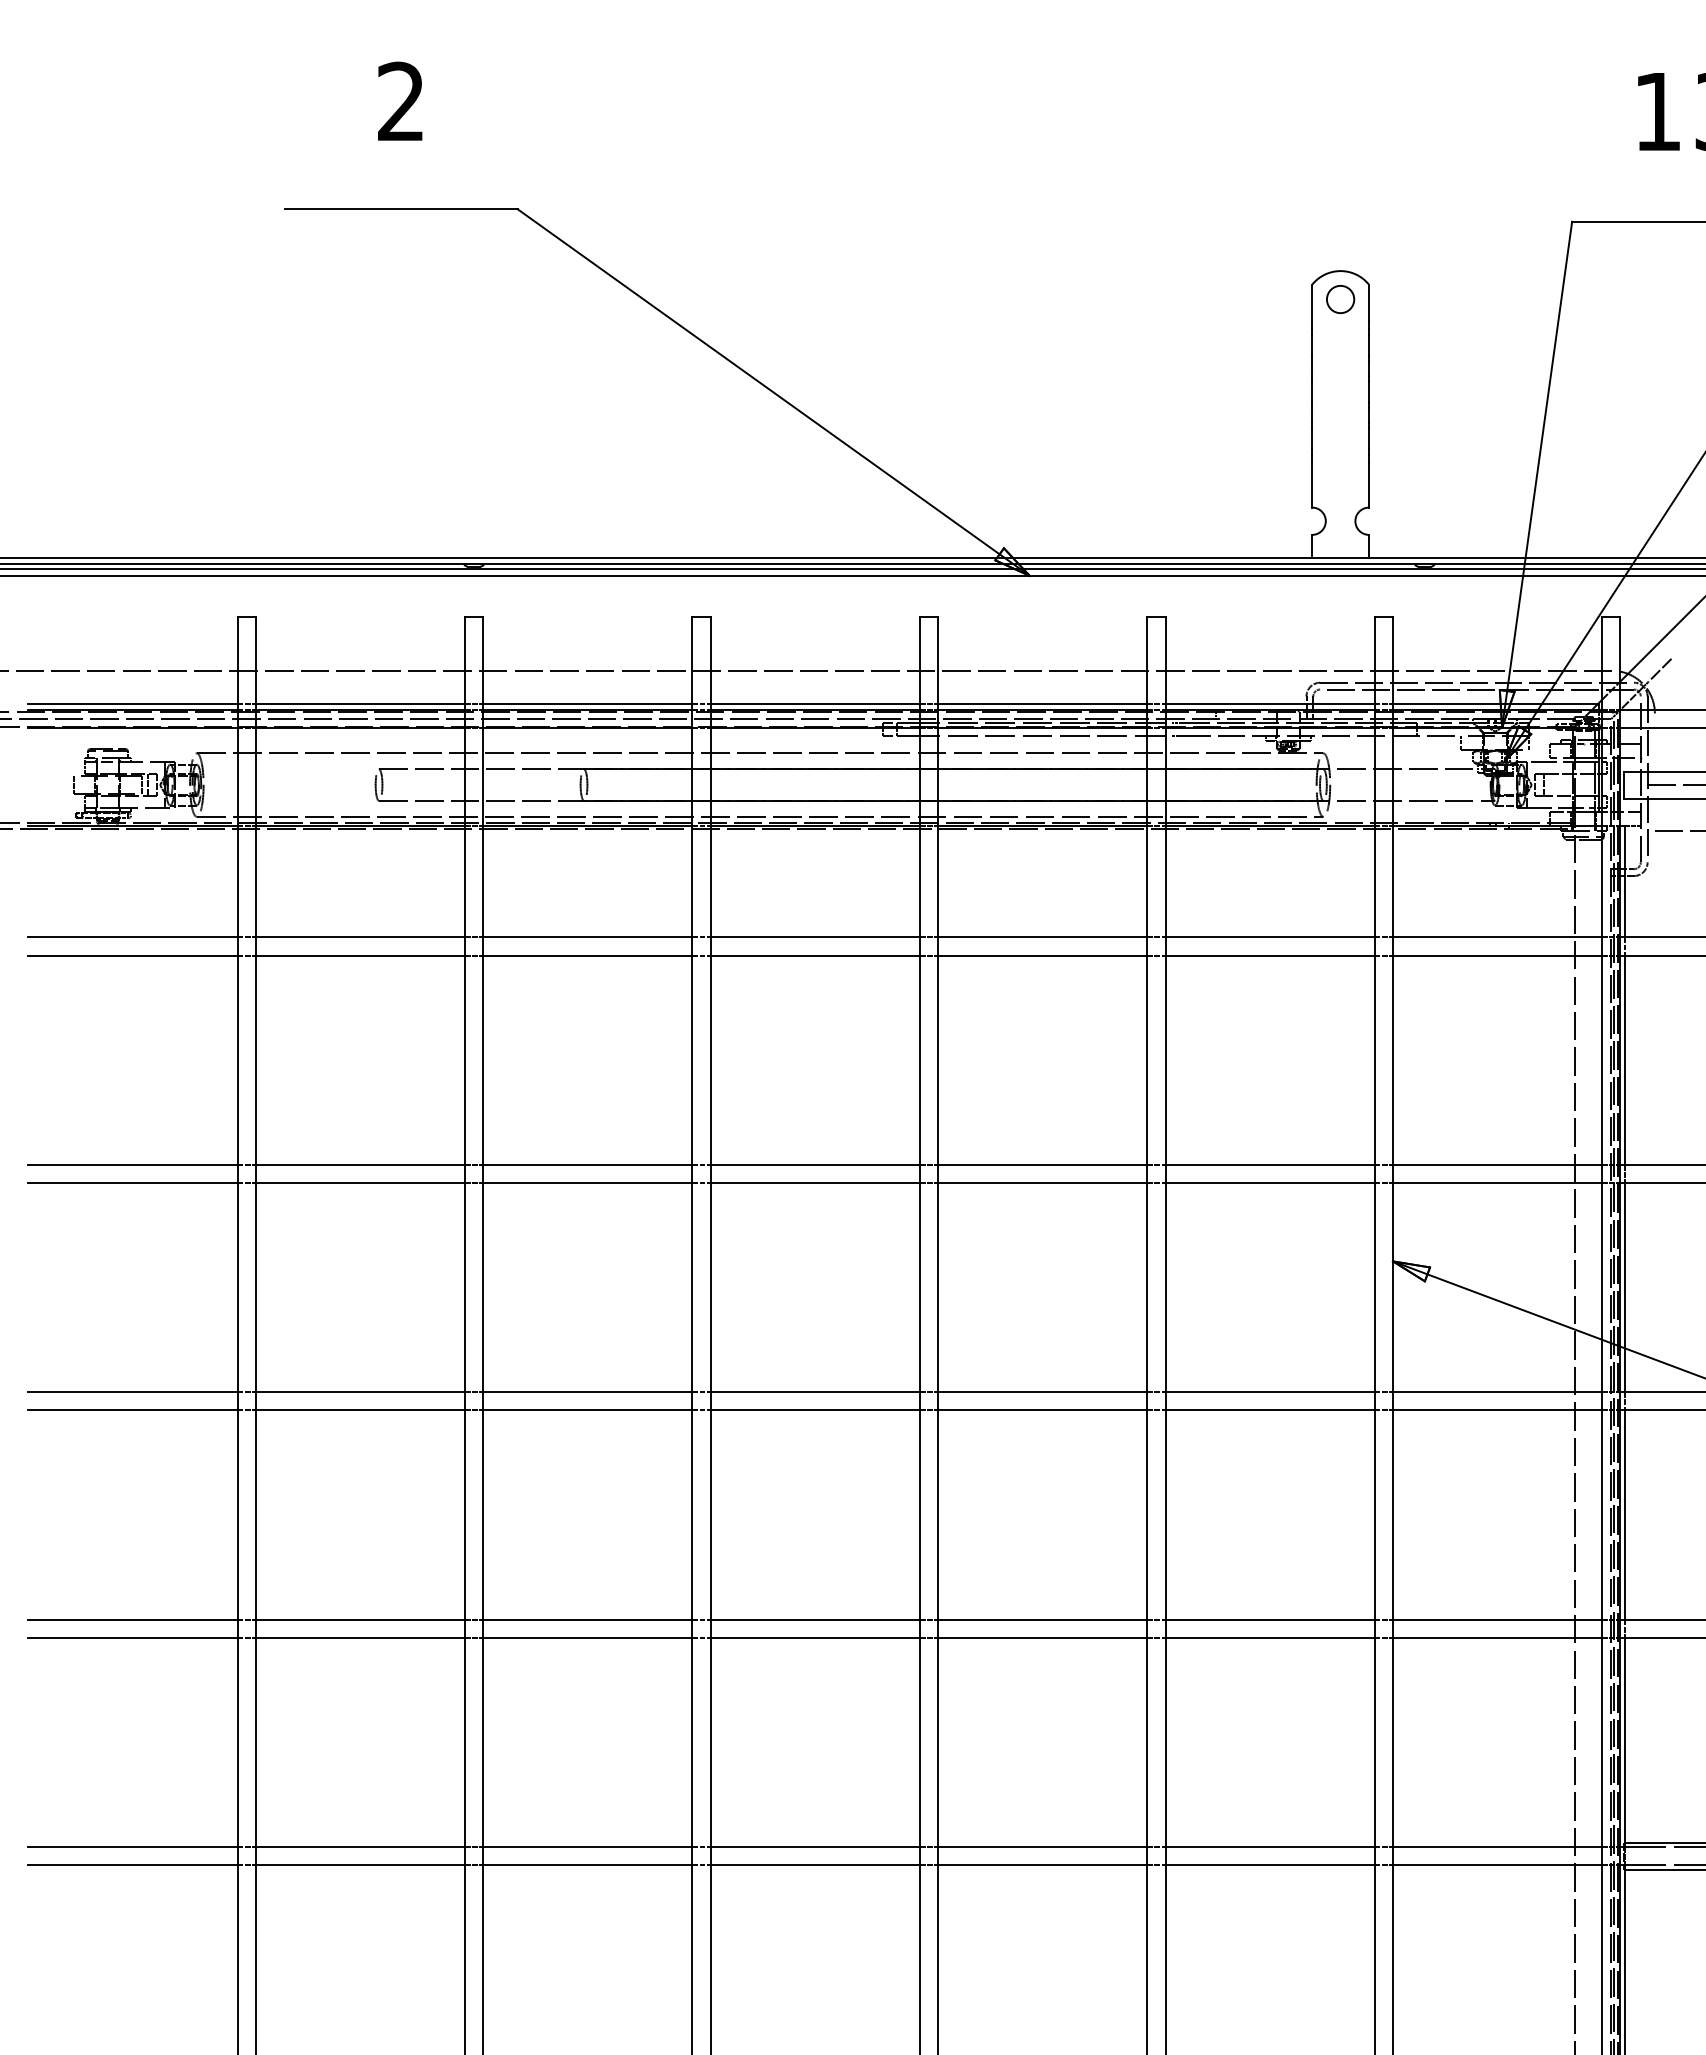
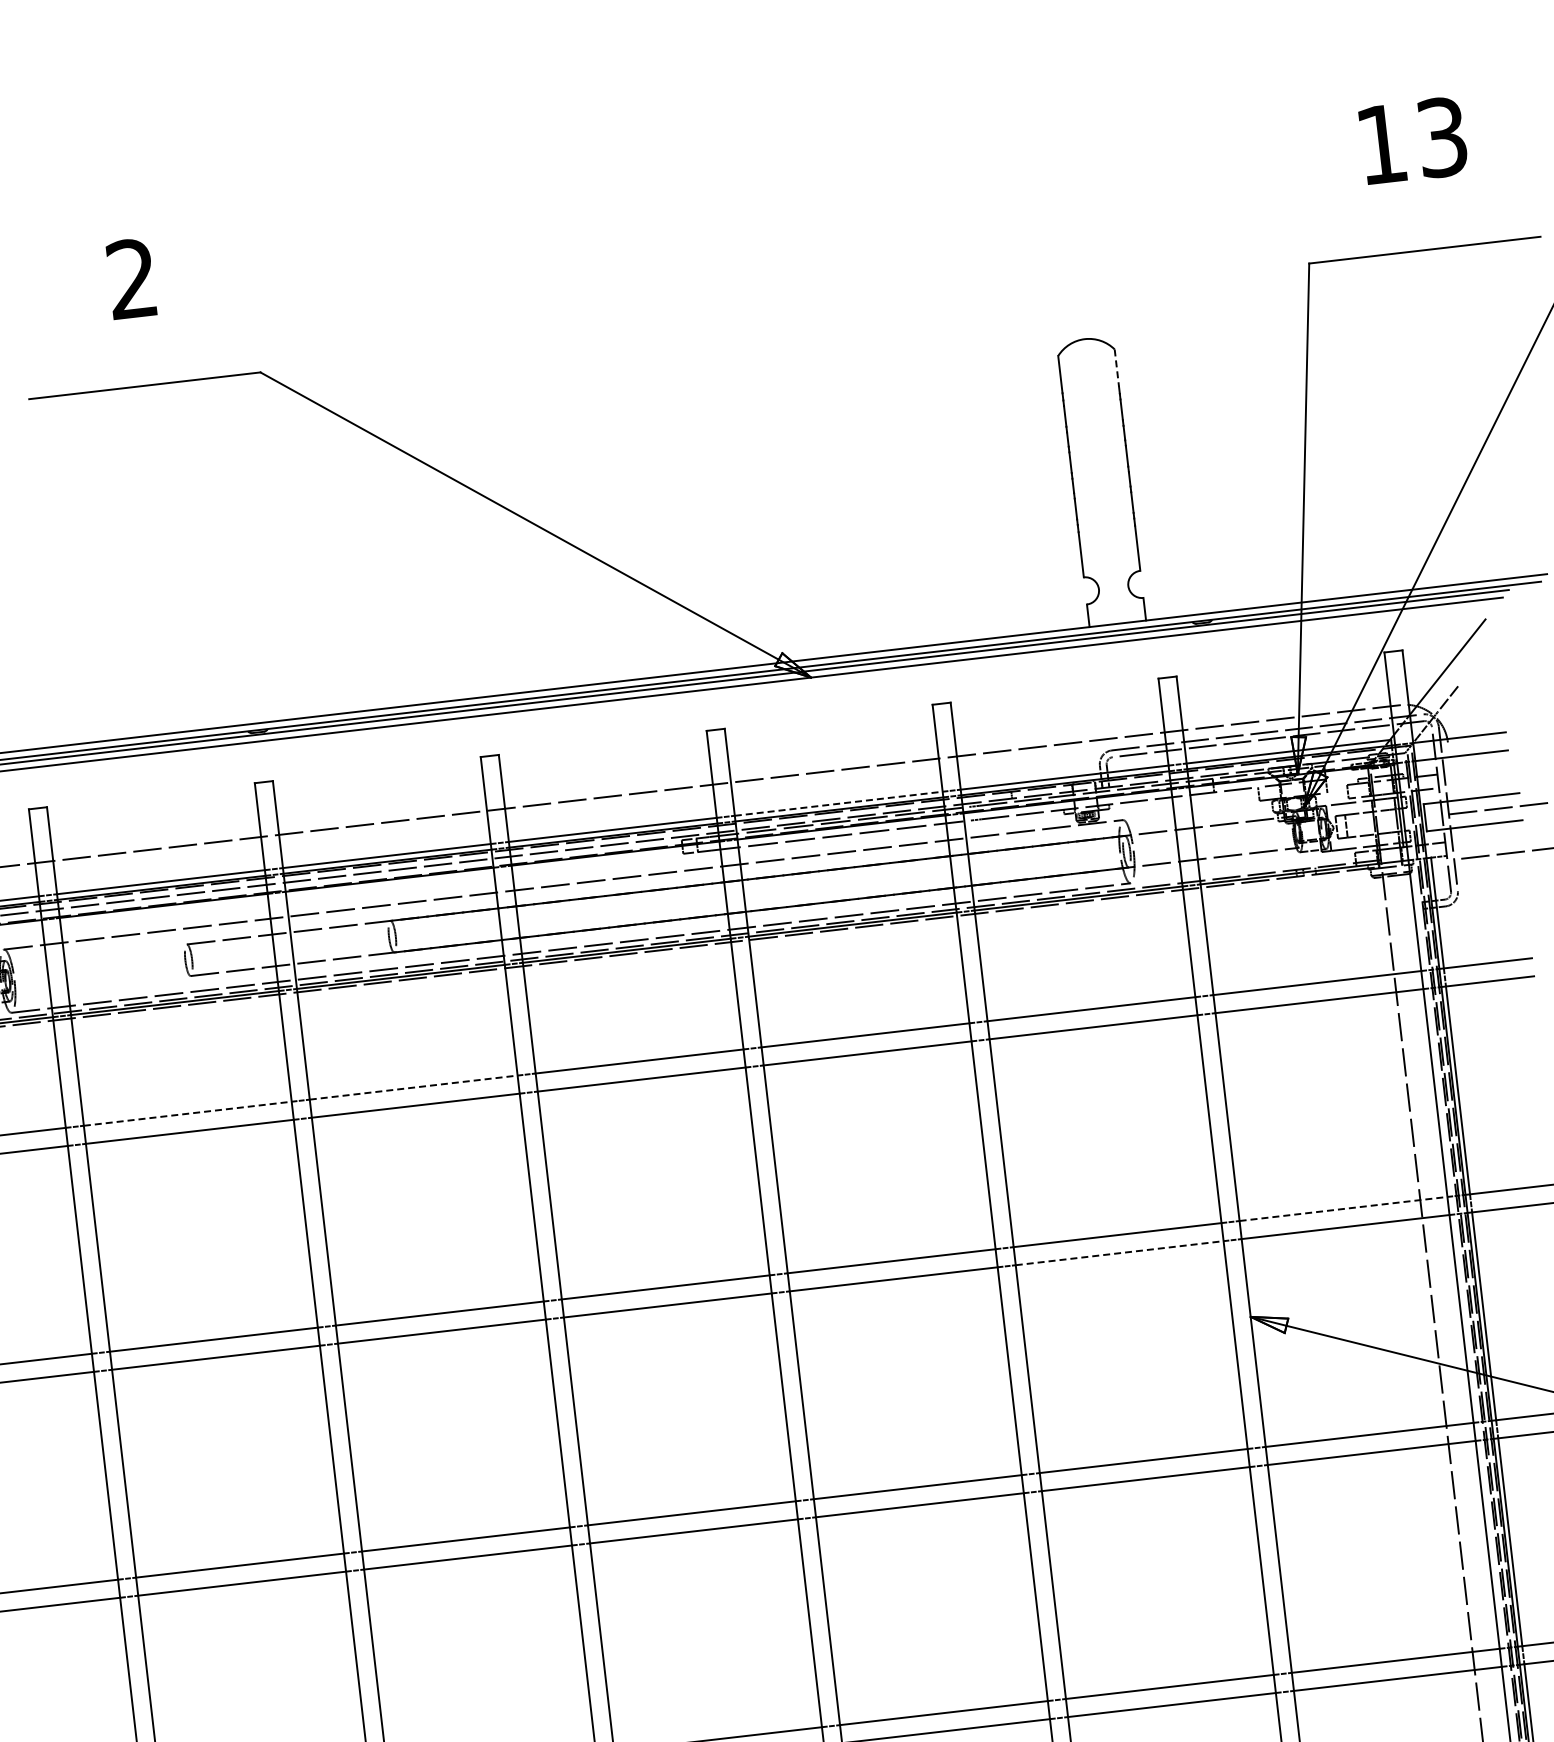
circle: (1340, 299) -> (1088, 367), removed
line: (1369, 303) -> (1117, 368), solid -> dashed
line: (1042, 704) -> (838, 803), solid -> dashed
line: (360, 937) -> (187, 1113), solid -> dashed
line: (587, 937) -> (413, 1087), solid -> dashed
line: (1497, 1164) -> (1343, 1208), solid -> dashed
line: (1270, 1183) -> (1120, 1253), solid -> dashed

